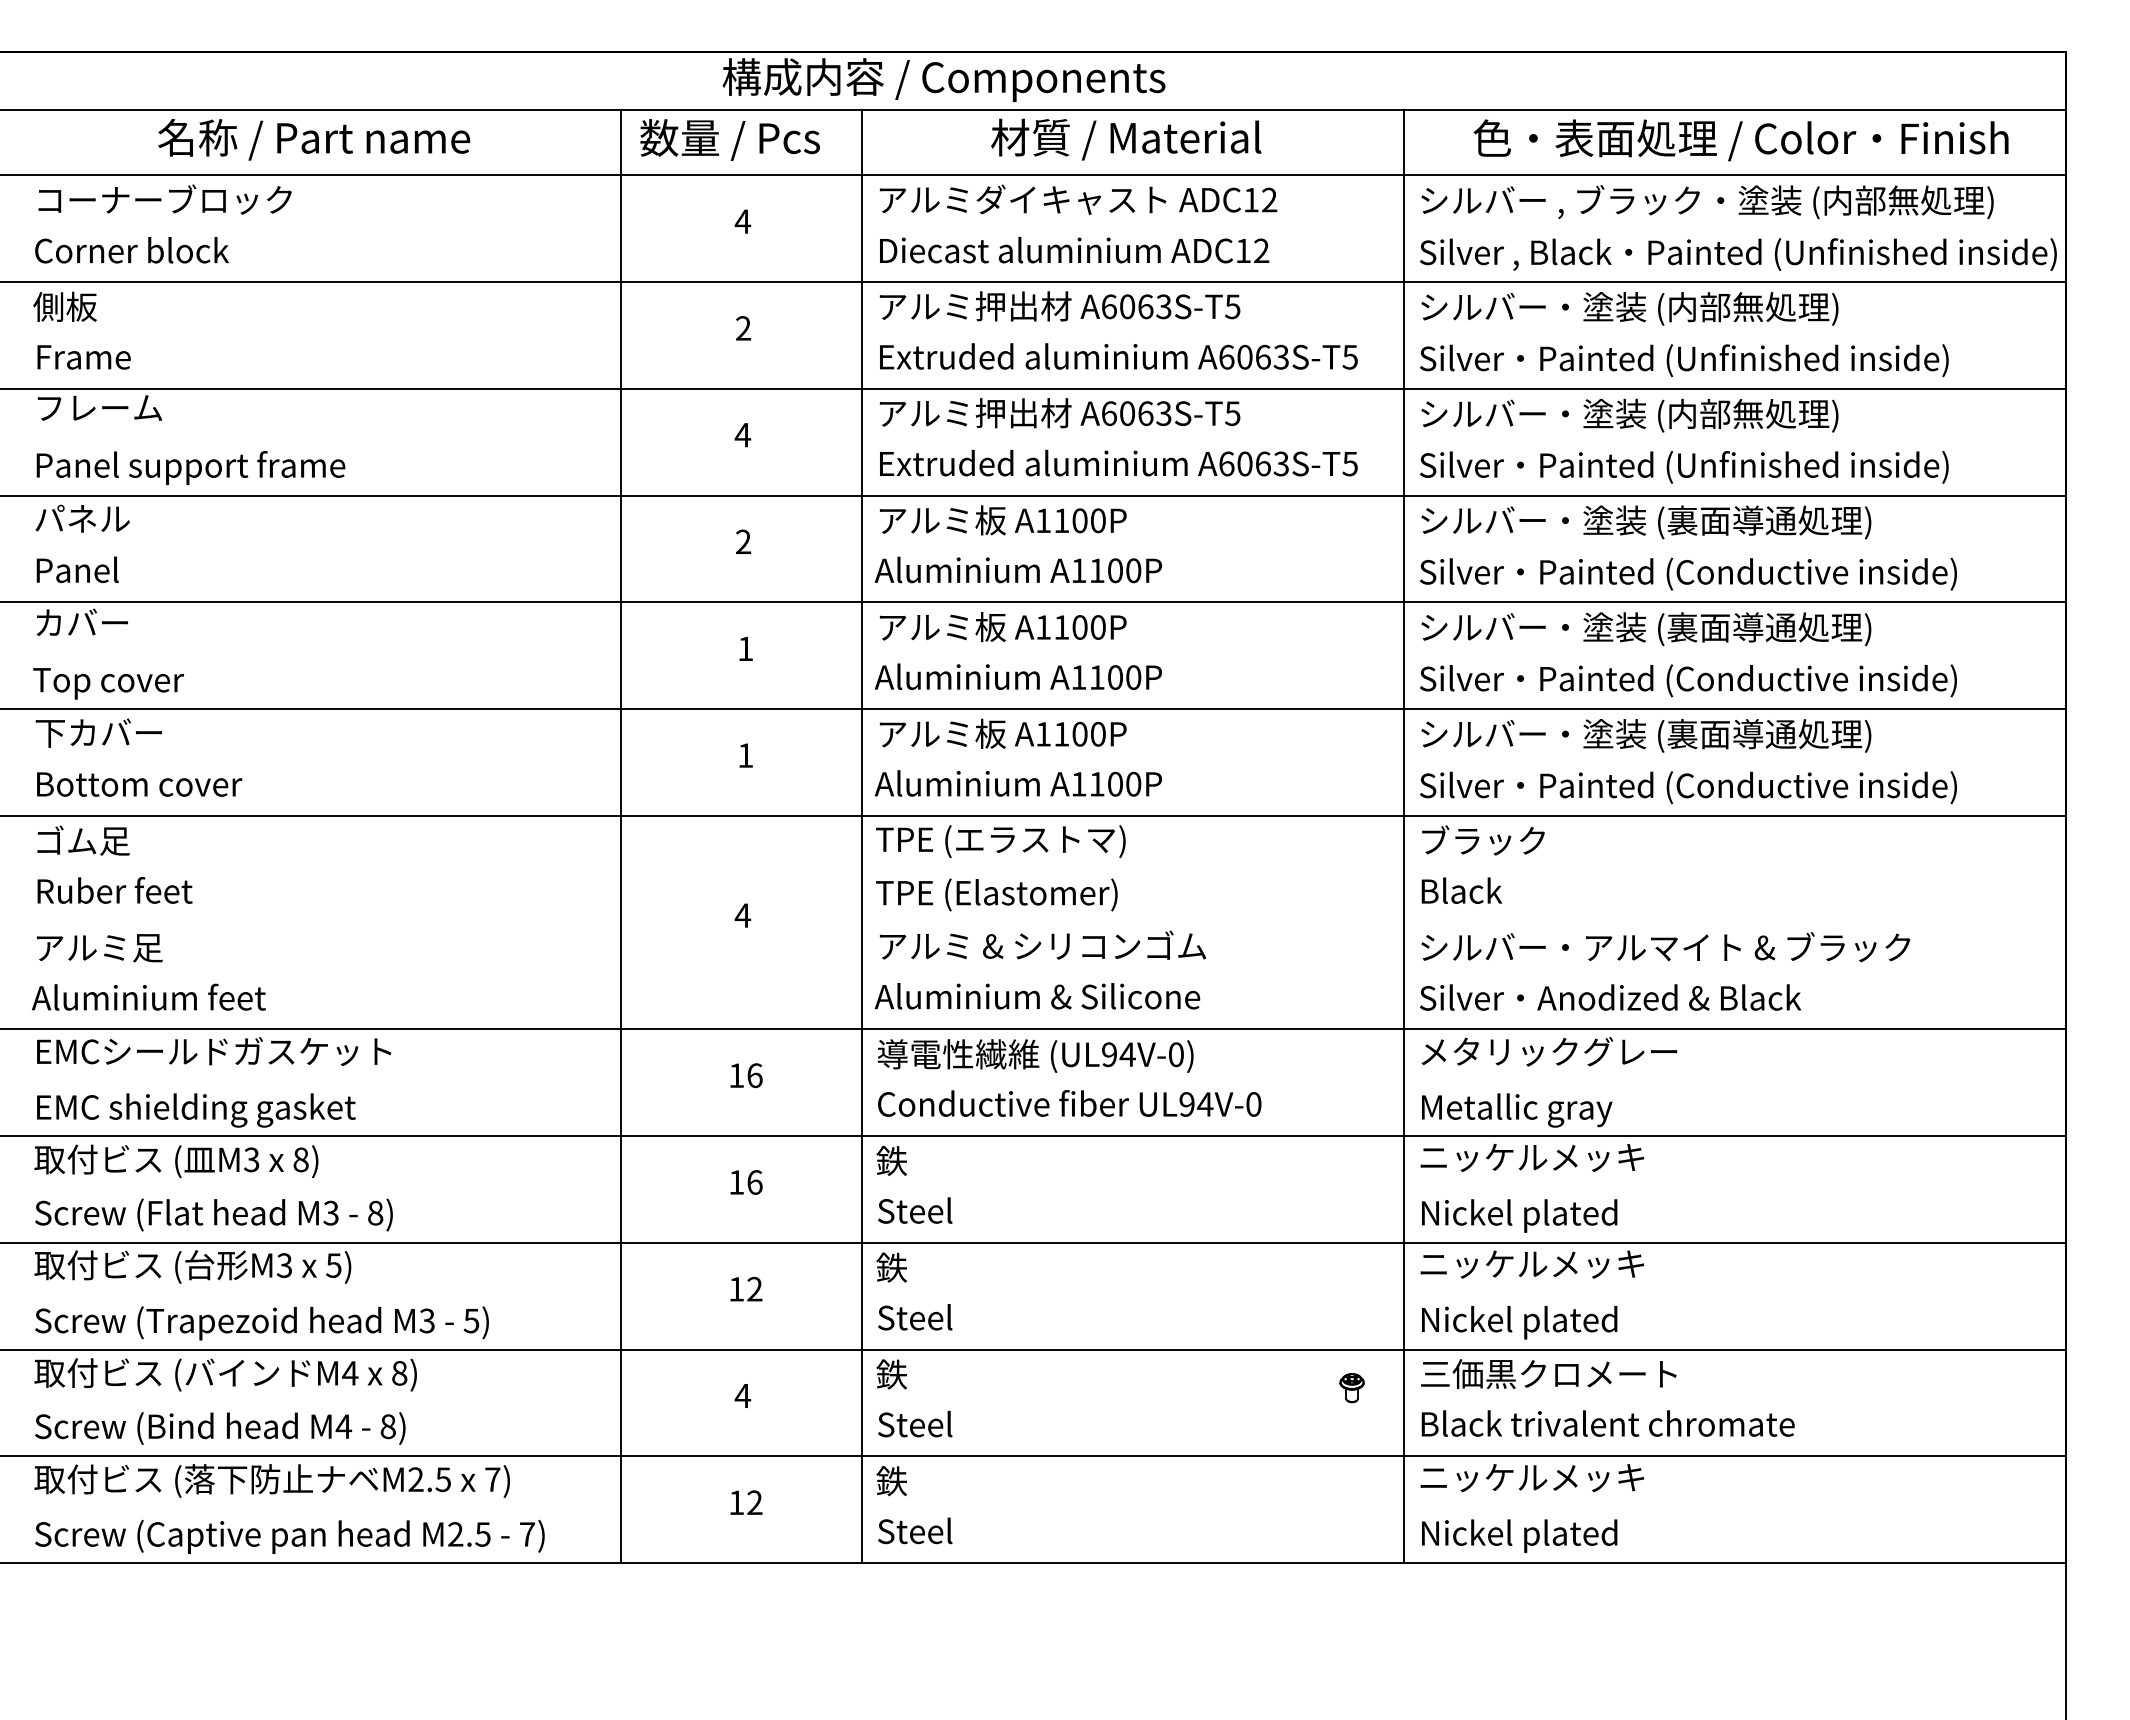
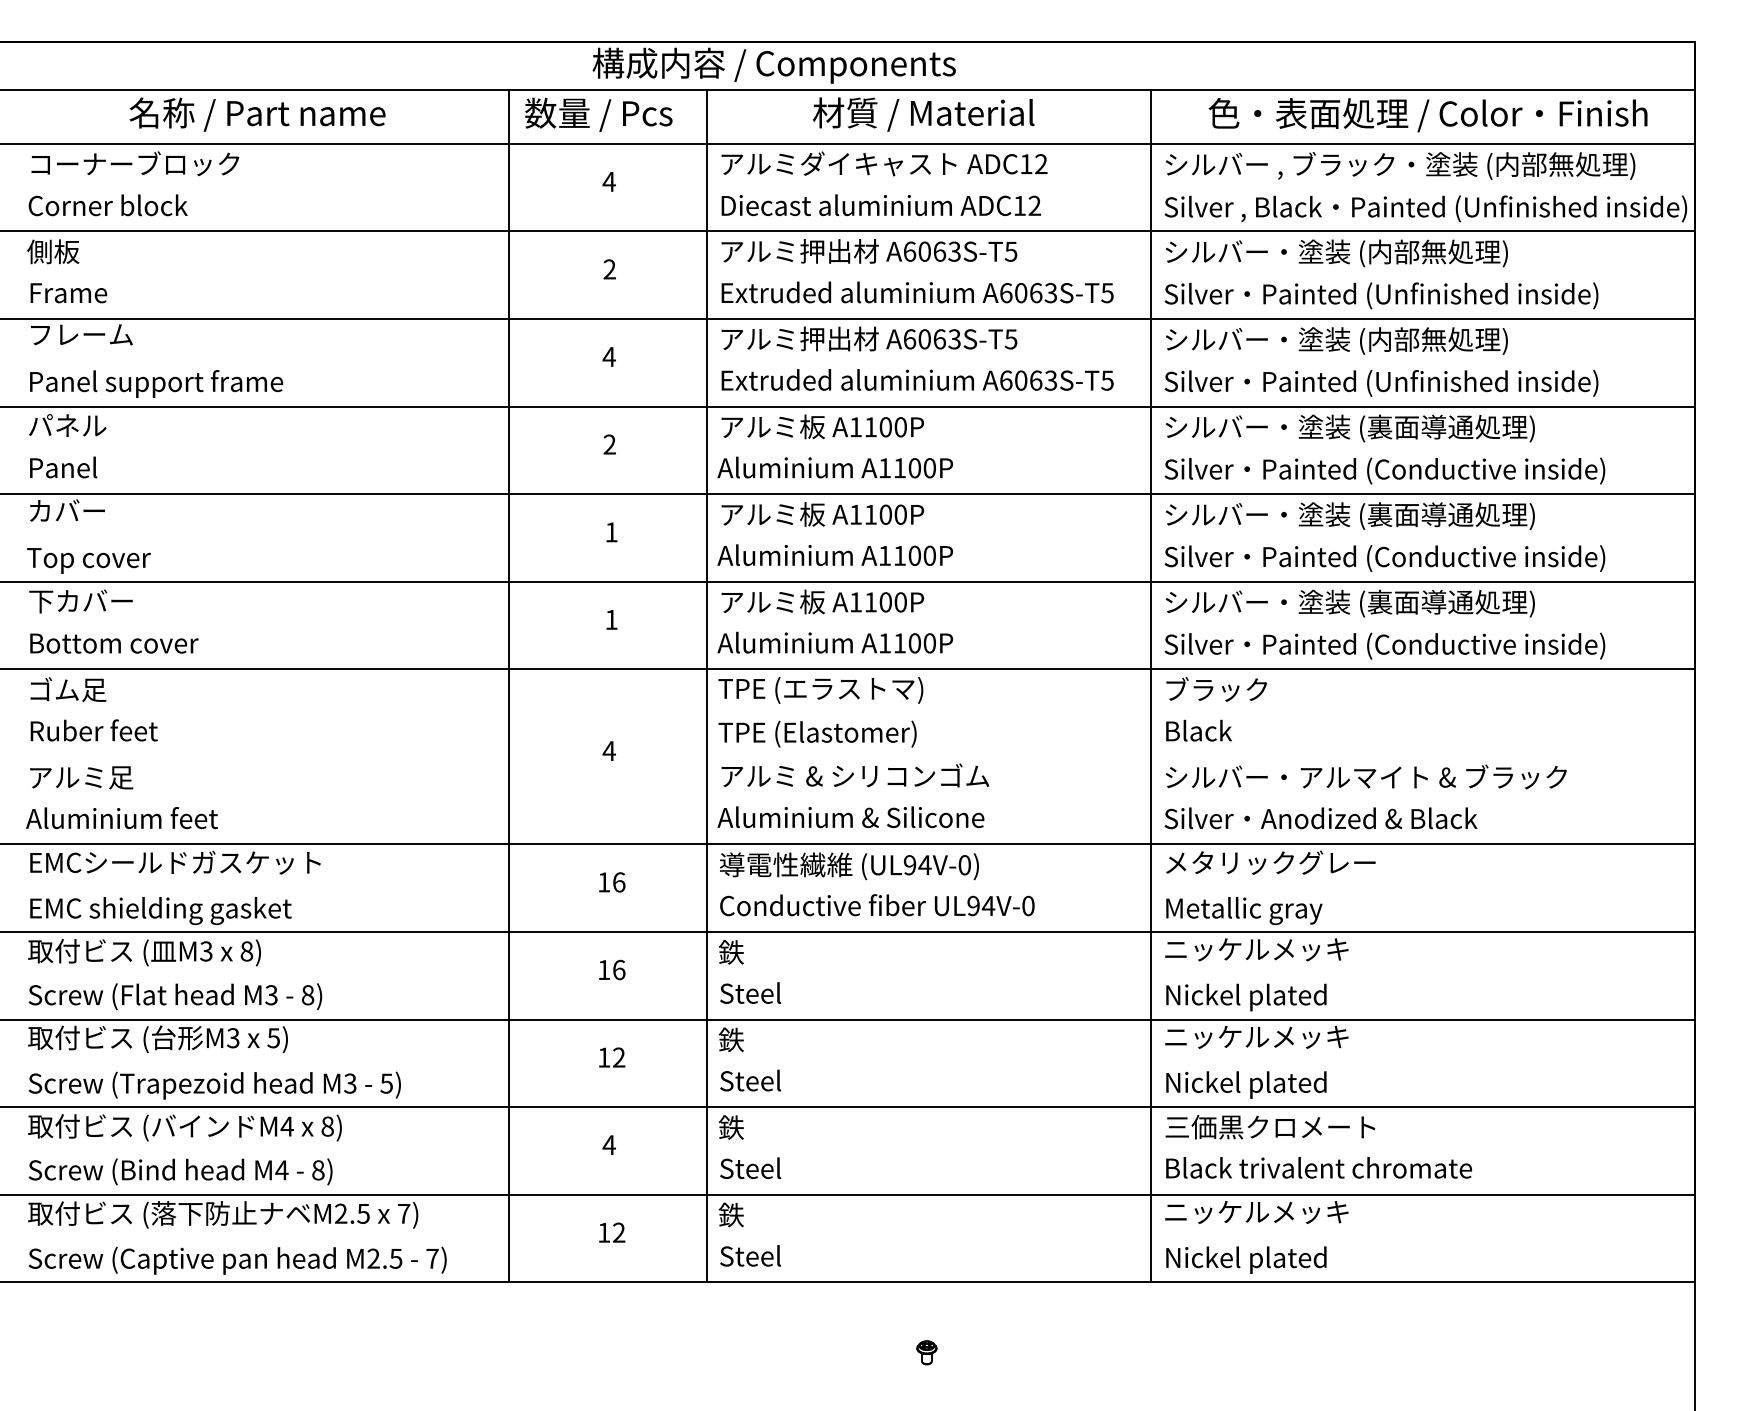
part: (1351, 1388) -> (926, 1353), moved

